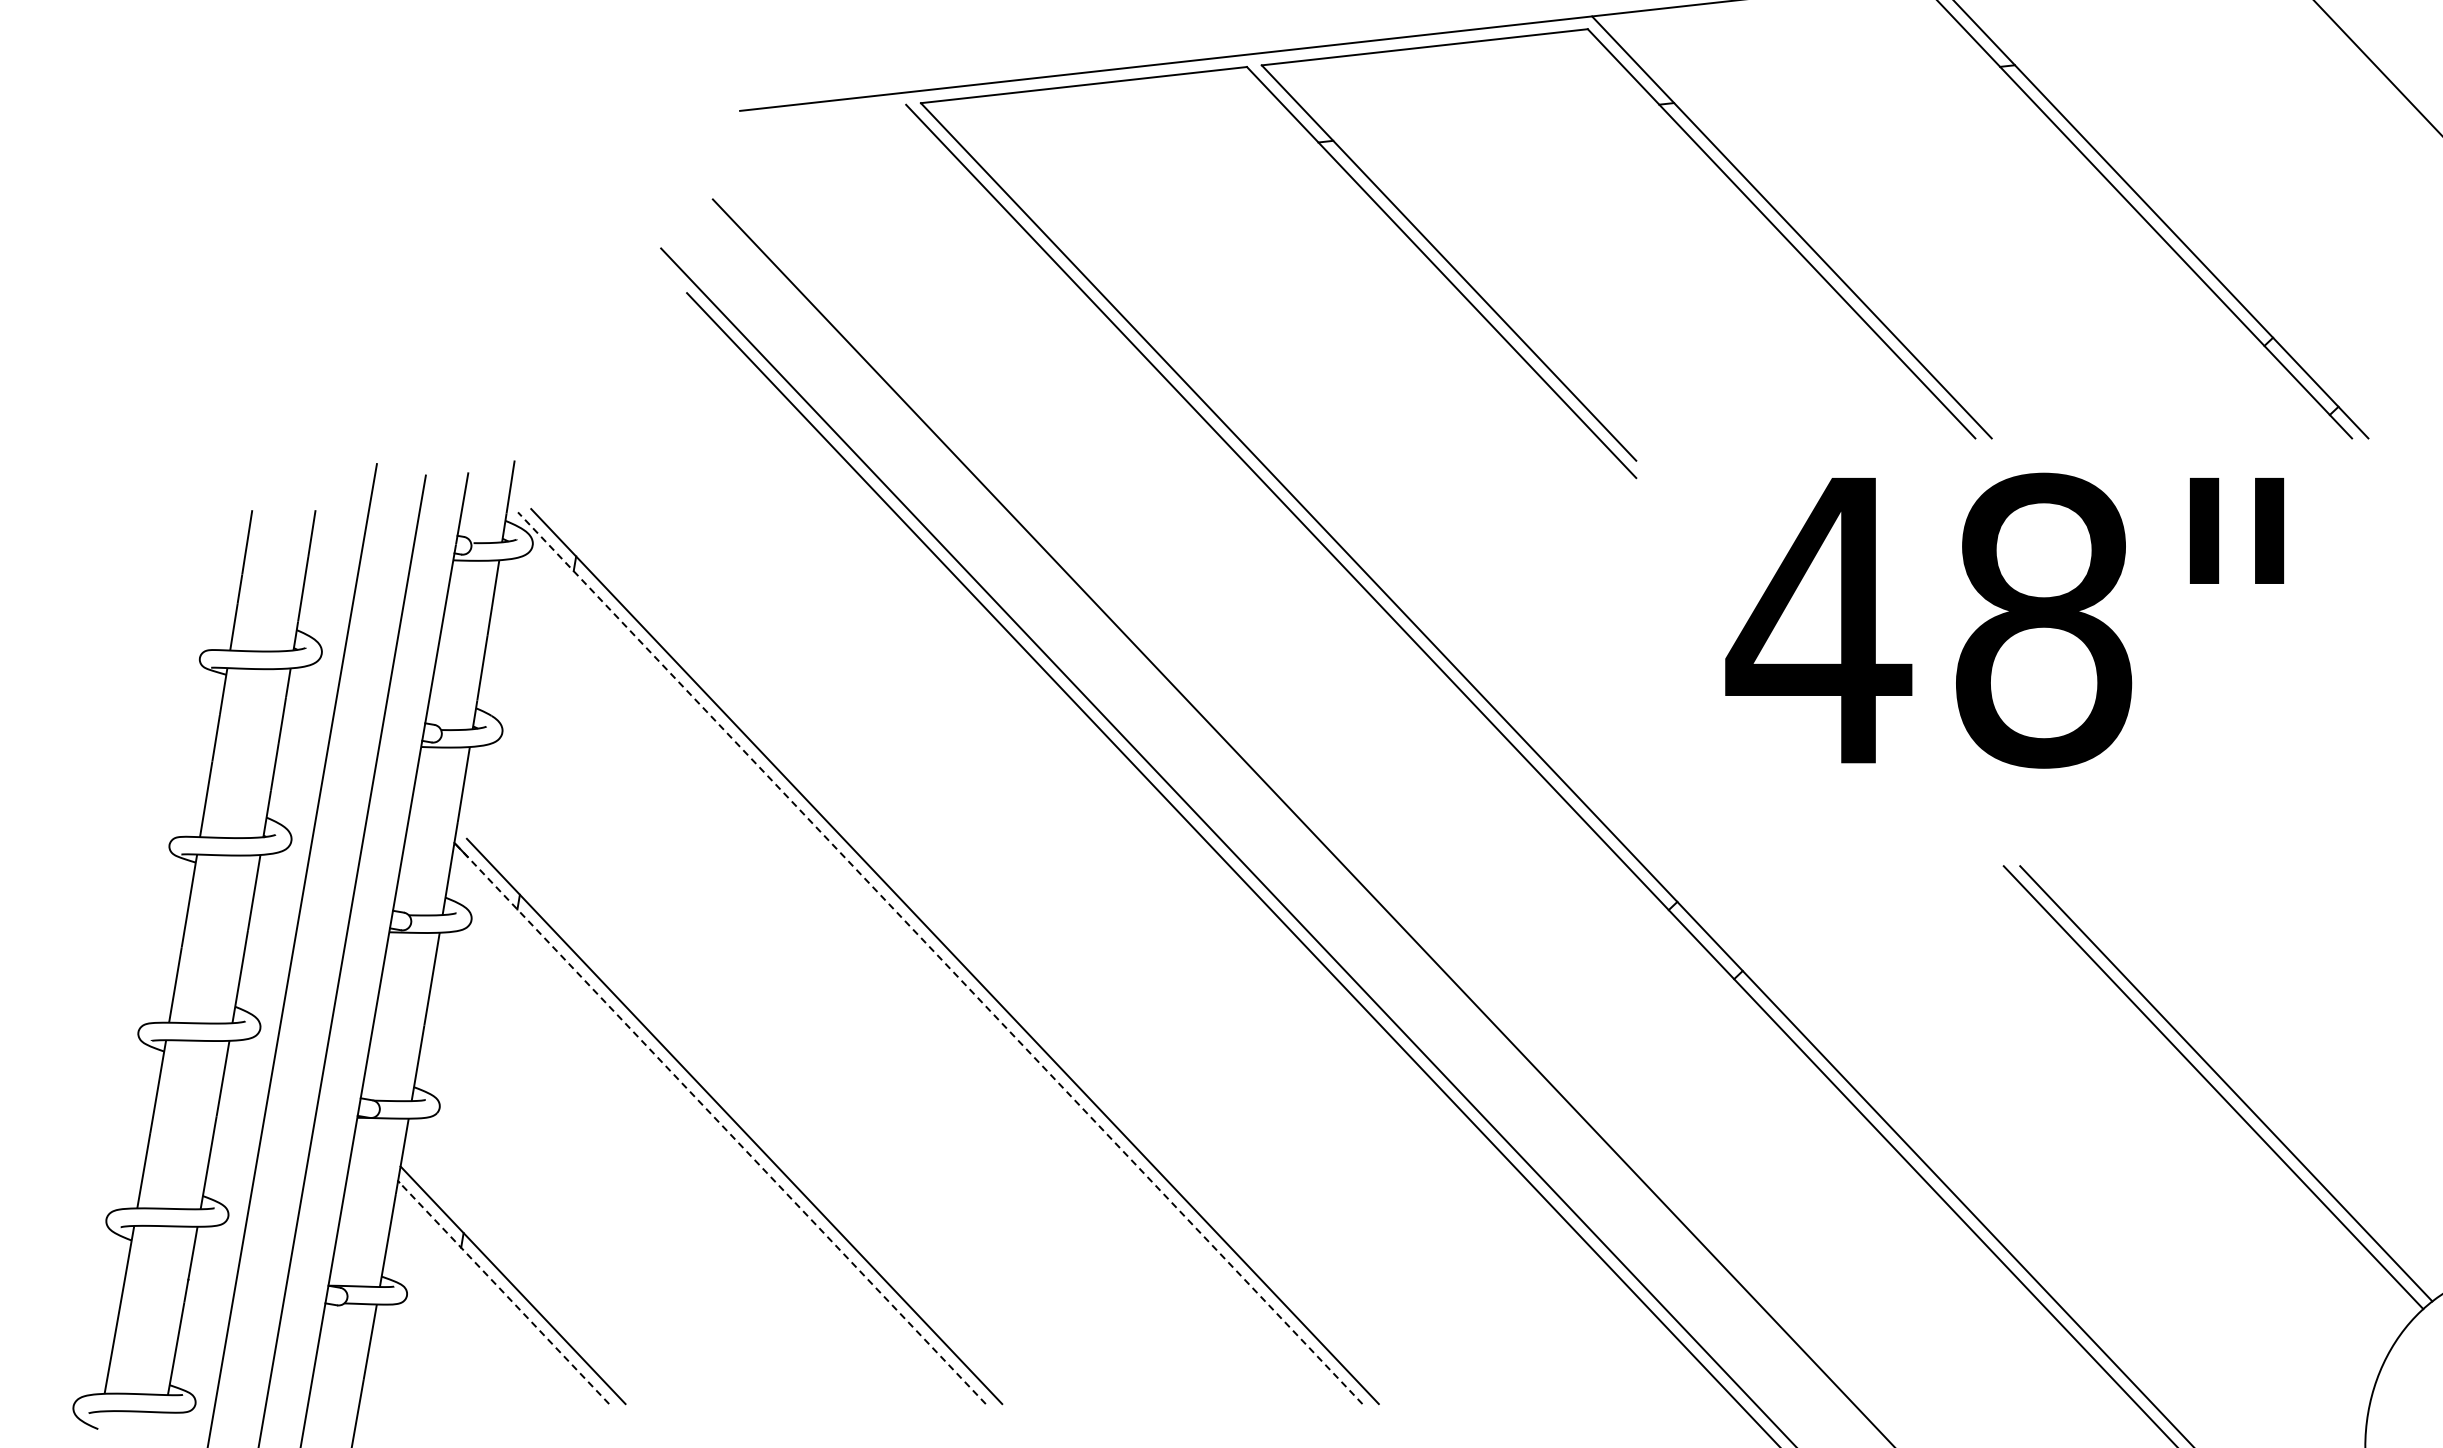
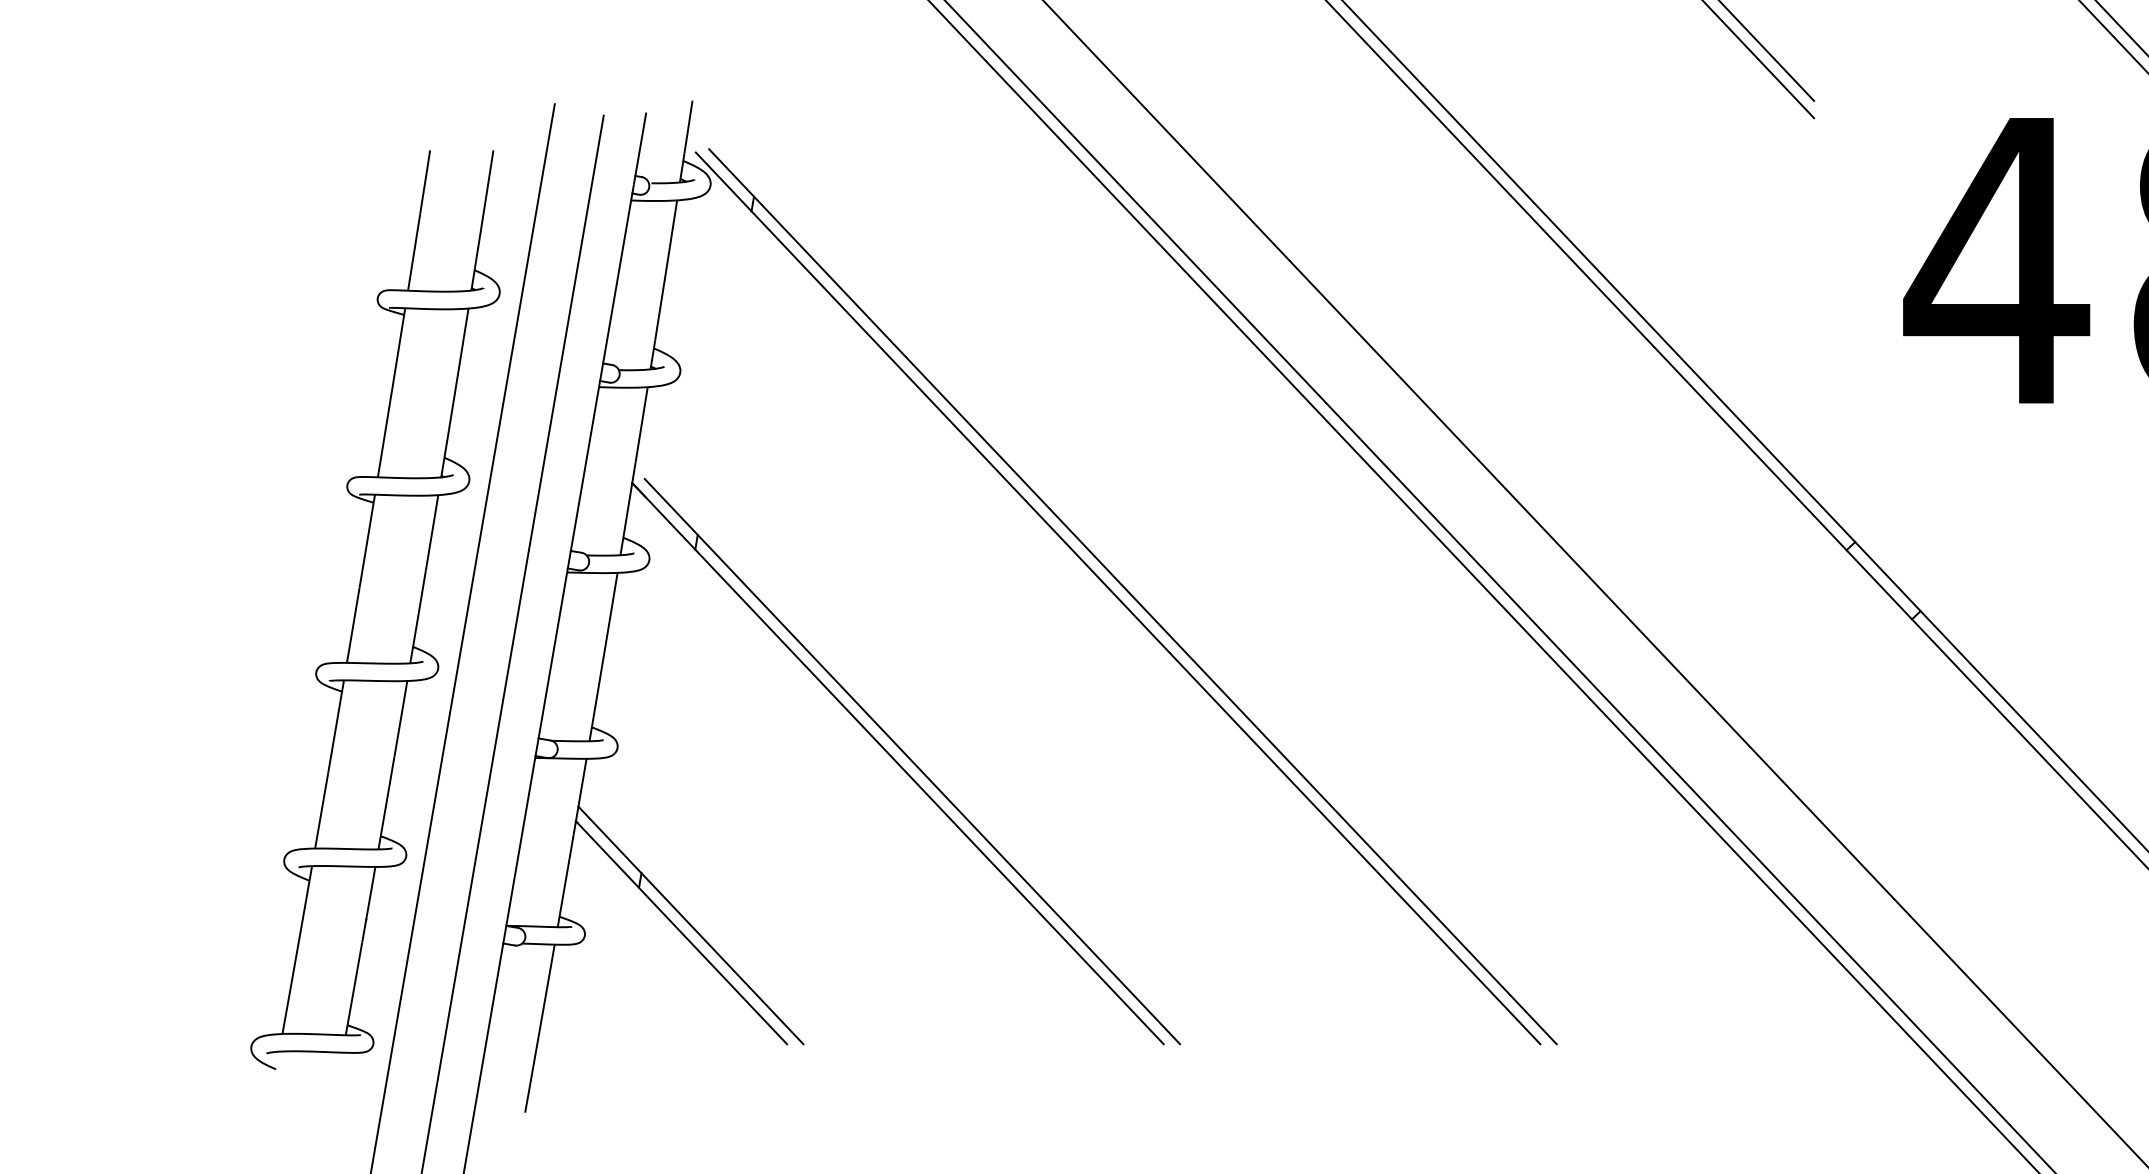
line: (939, 957) -> (1117, 597), dashed -> solid
line: (719, 1123) -> (897, 763), dashed -> solid
line: (503, 1292) -> (681, 932), dashed -> solid

